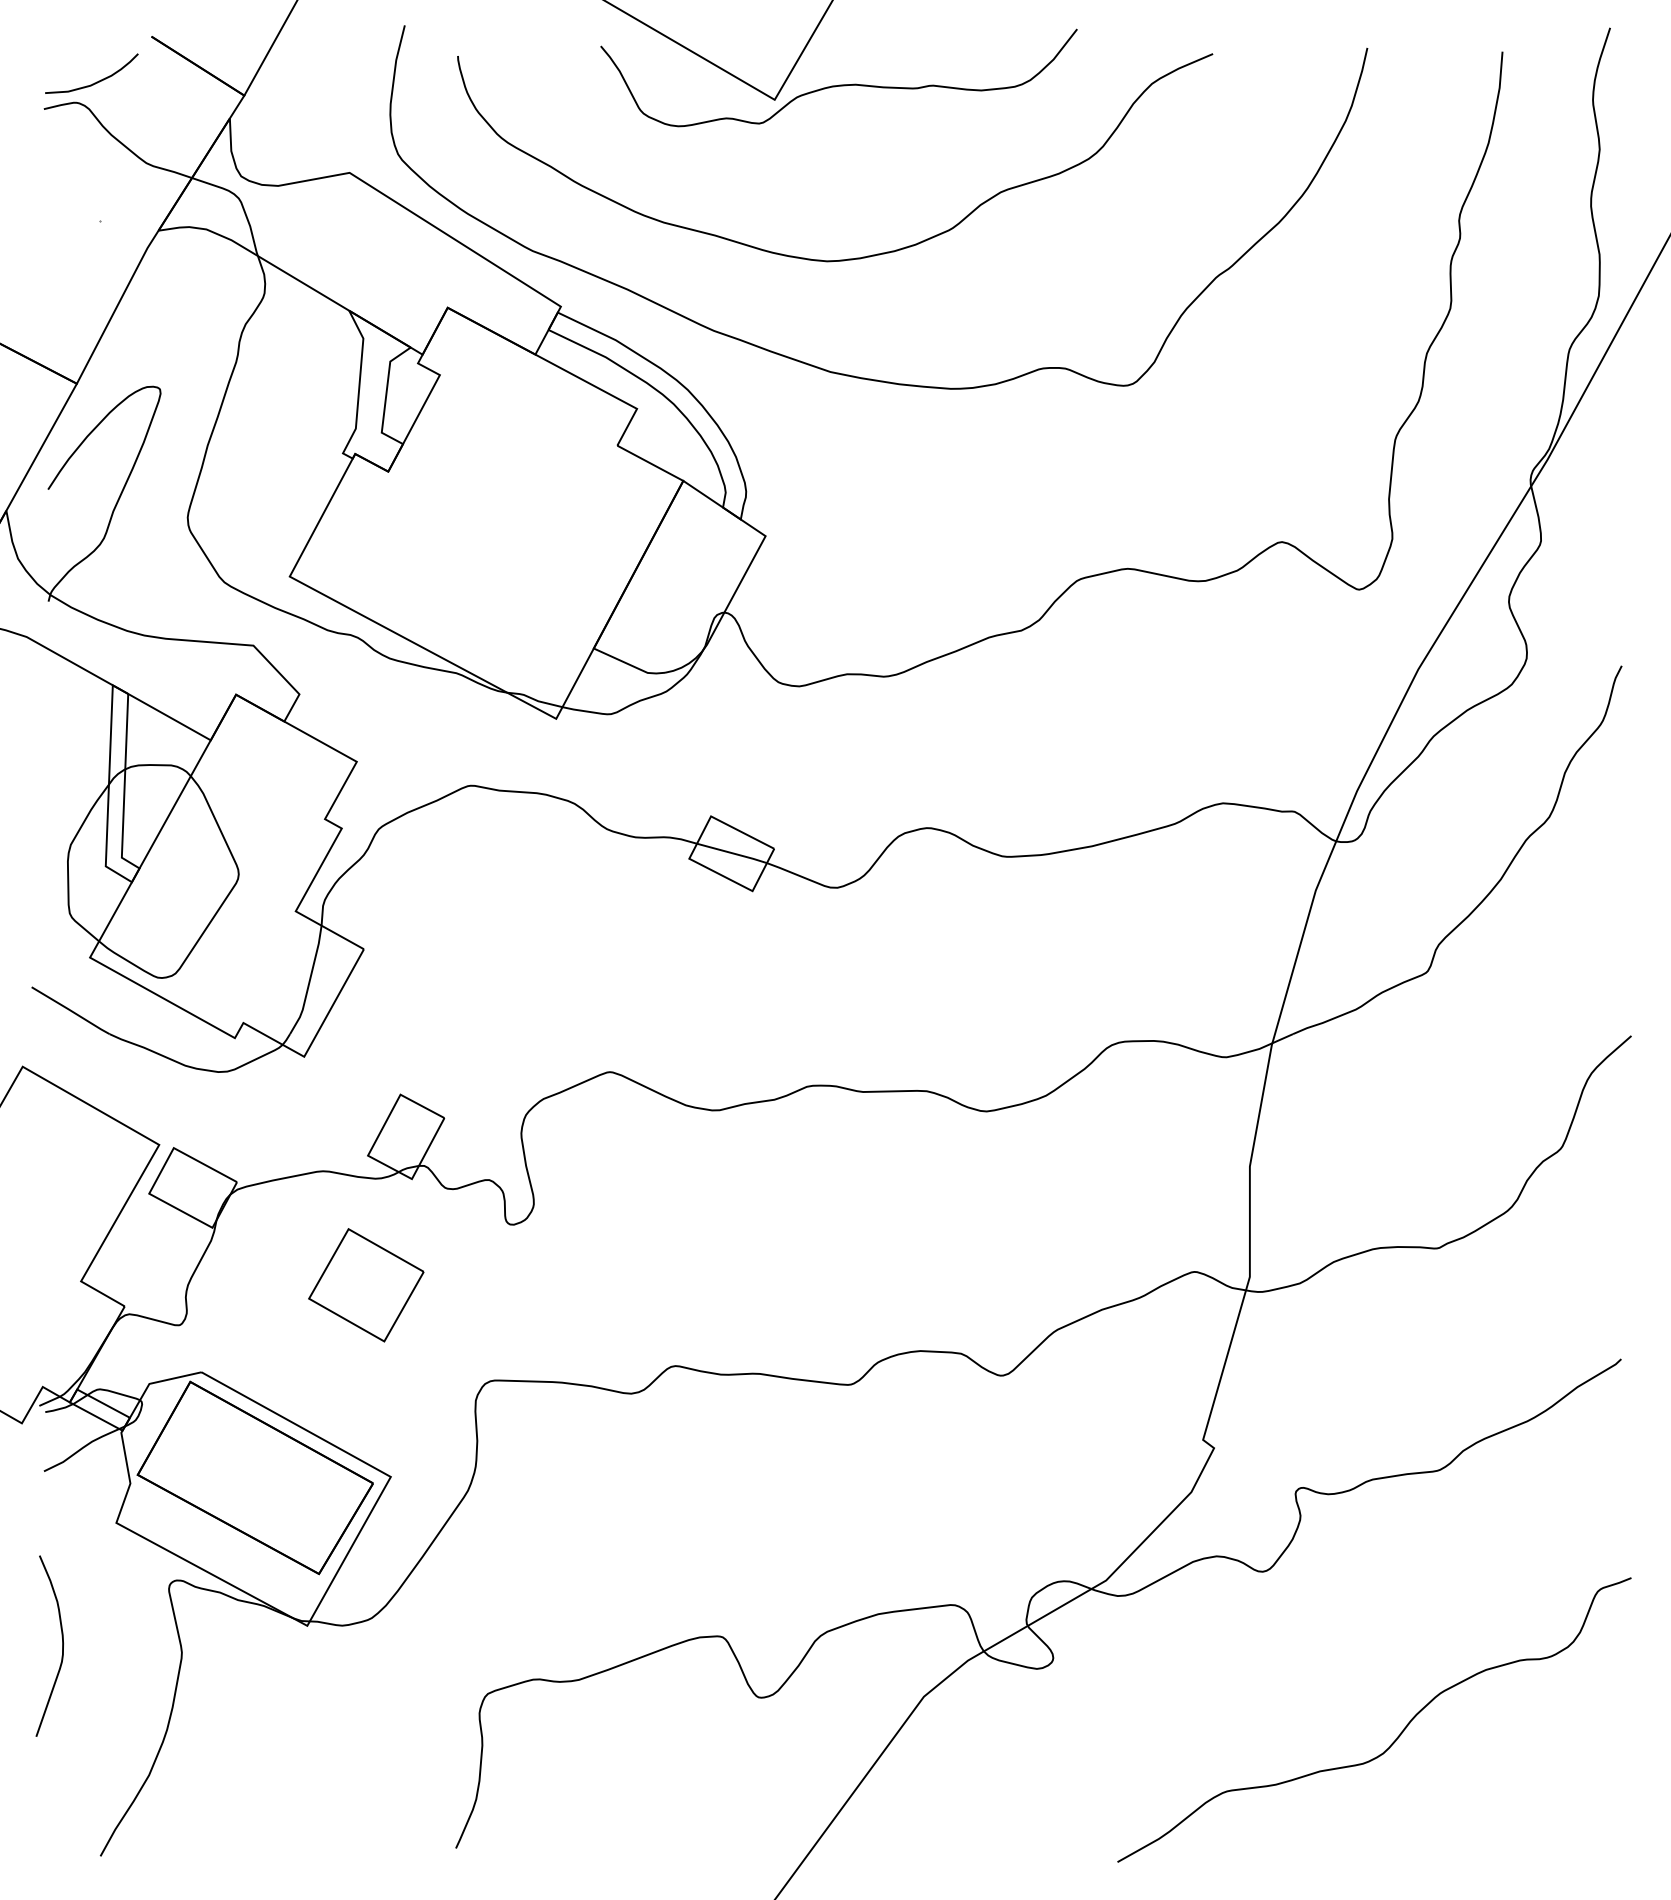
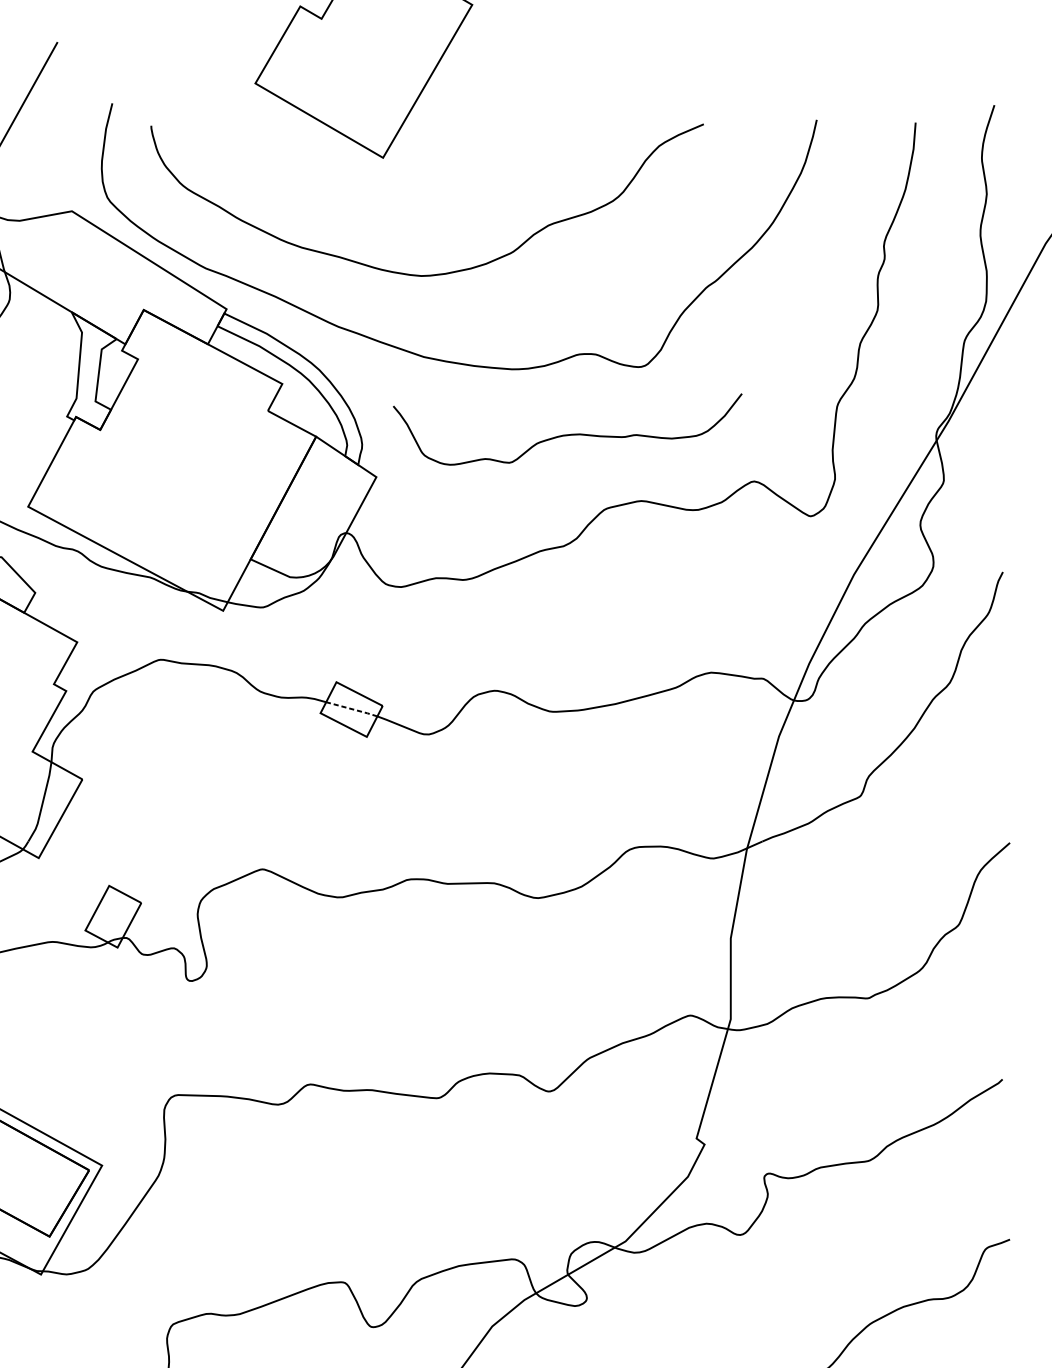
curve: (839, 84) -> (568, 434), moved
line: (732, 853) -> (352, 709), solid -> dashed
part: (366, 1285) -> (84, 1025), removed

